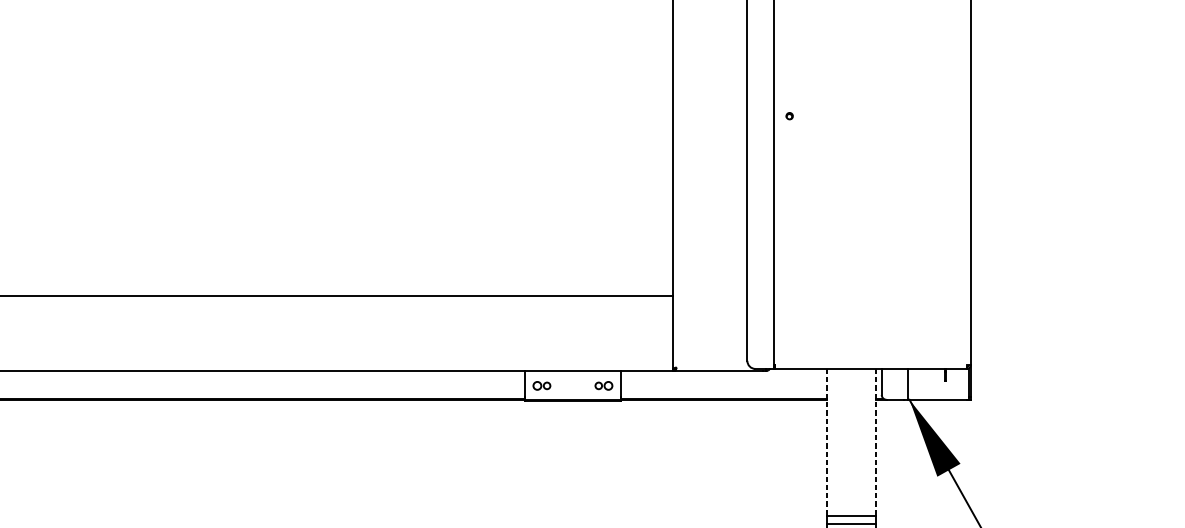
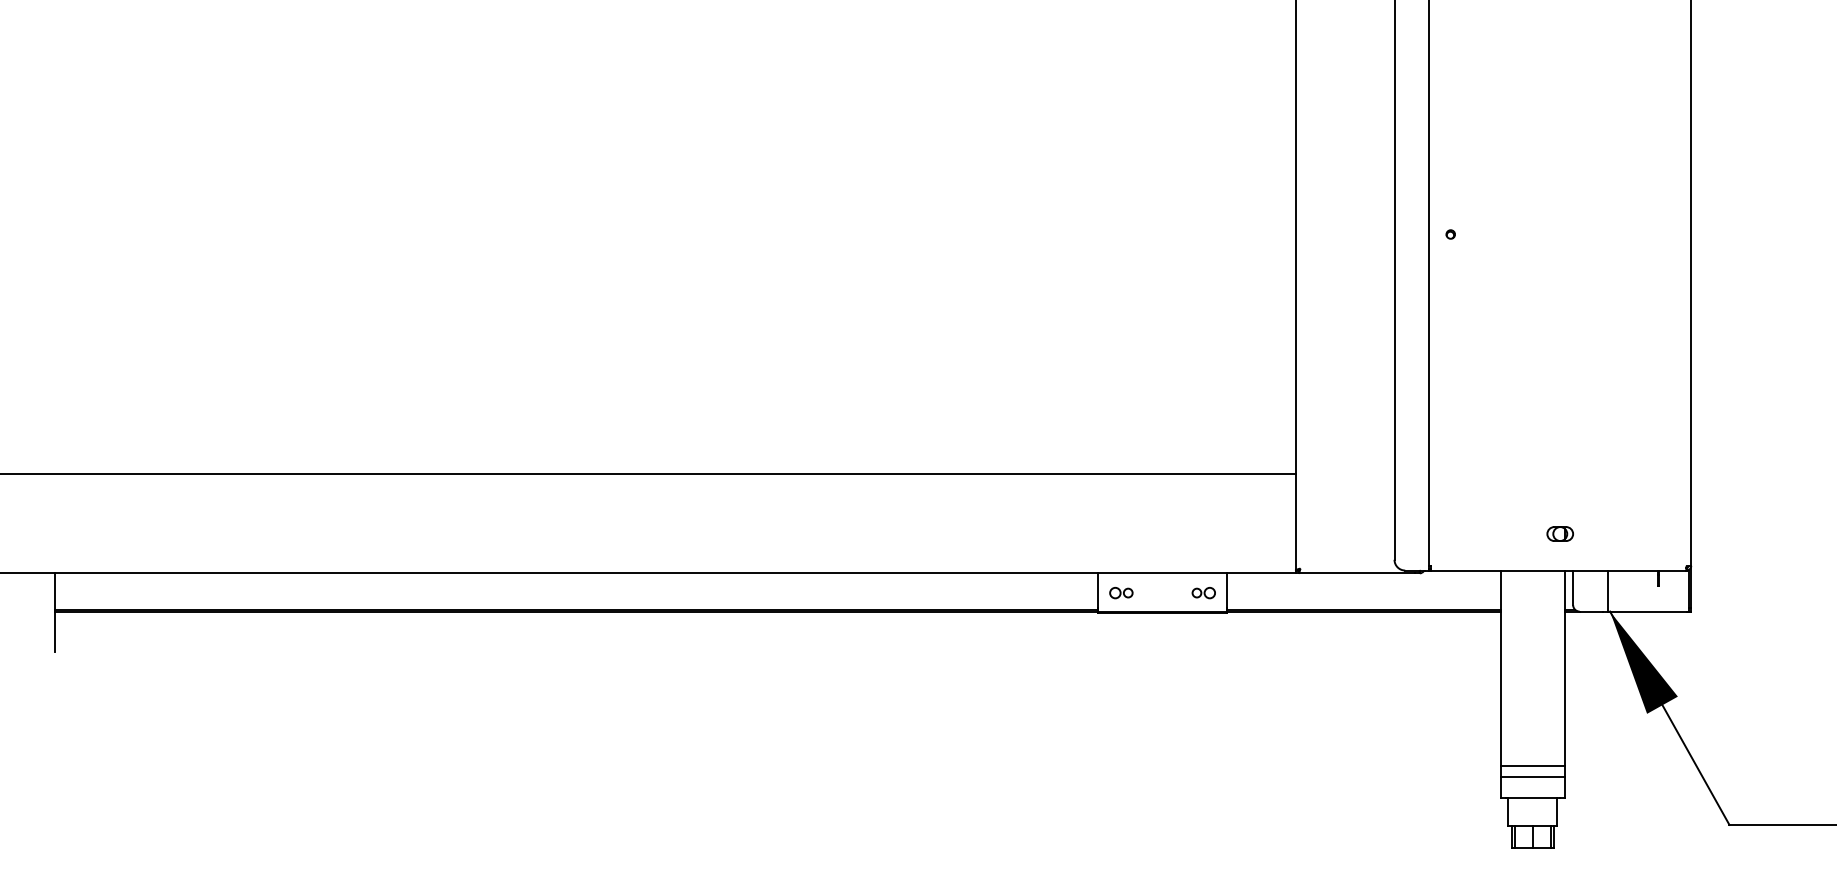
part: (871, 341) -> (1559, 533), added
line: (827, 442) -> (1500, 668), dashed -> solid
line: (875, 442) -> (1564, 668), dashed -> solid

